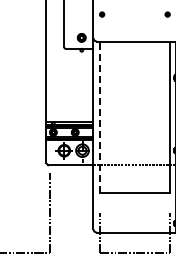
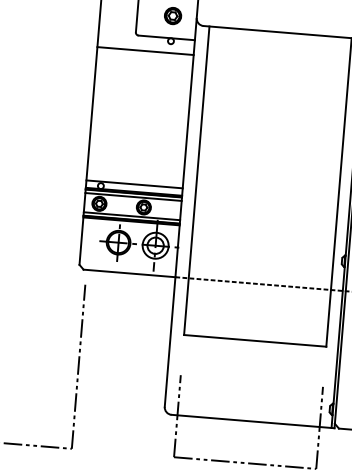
line: (69, 56) -> (144, 51), added
line: (99, 117) -> (195, 180), dashed -> solid

